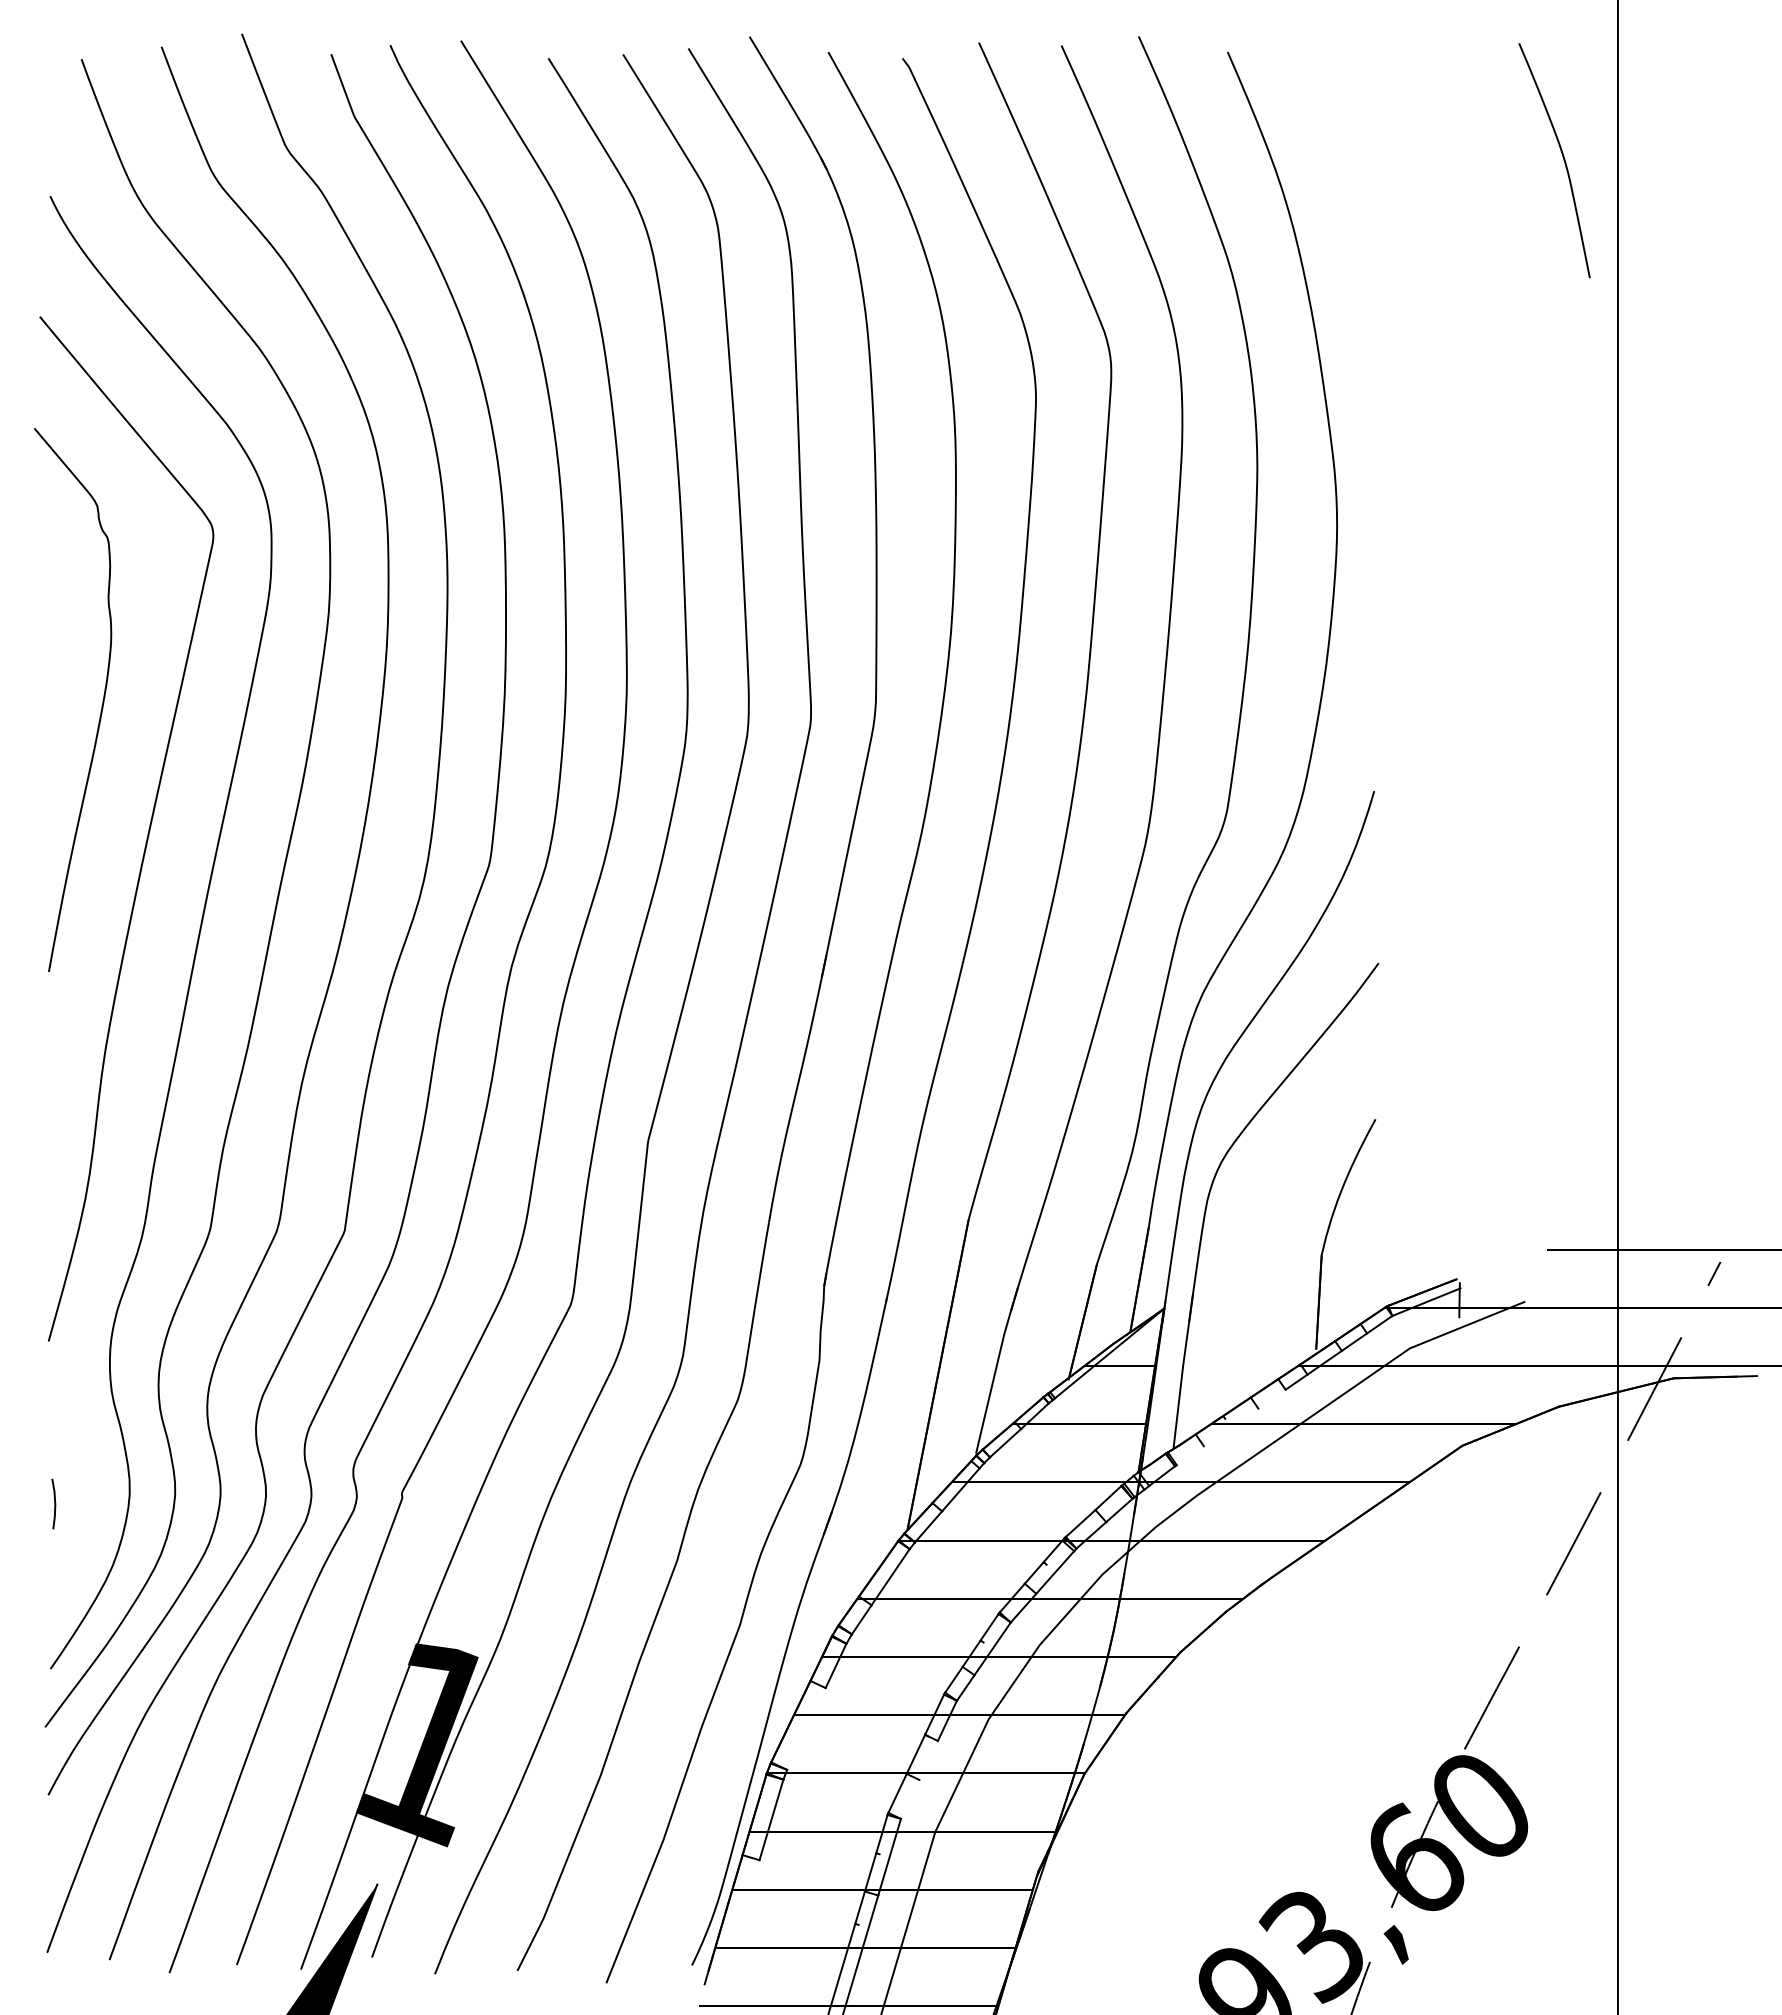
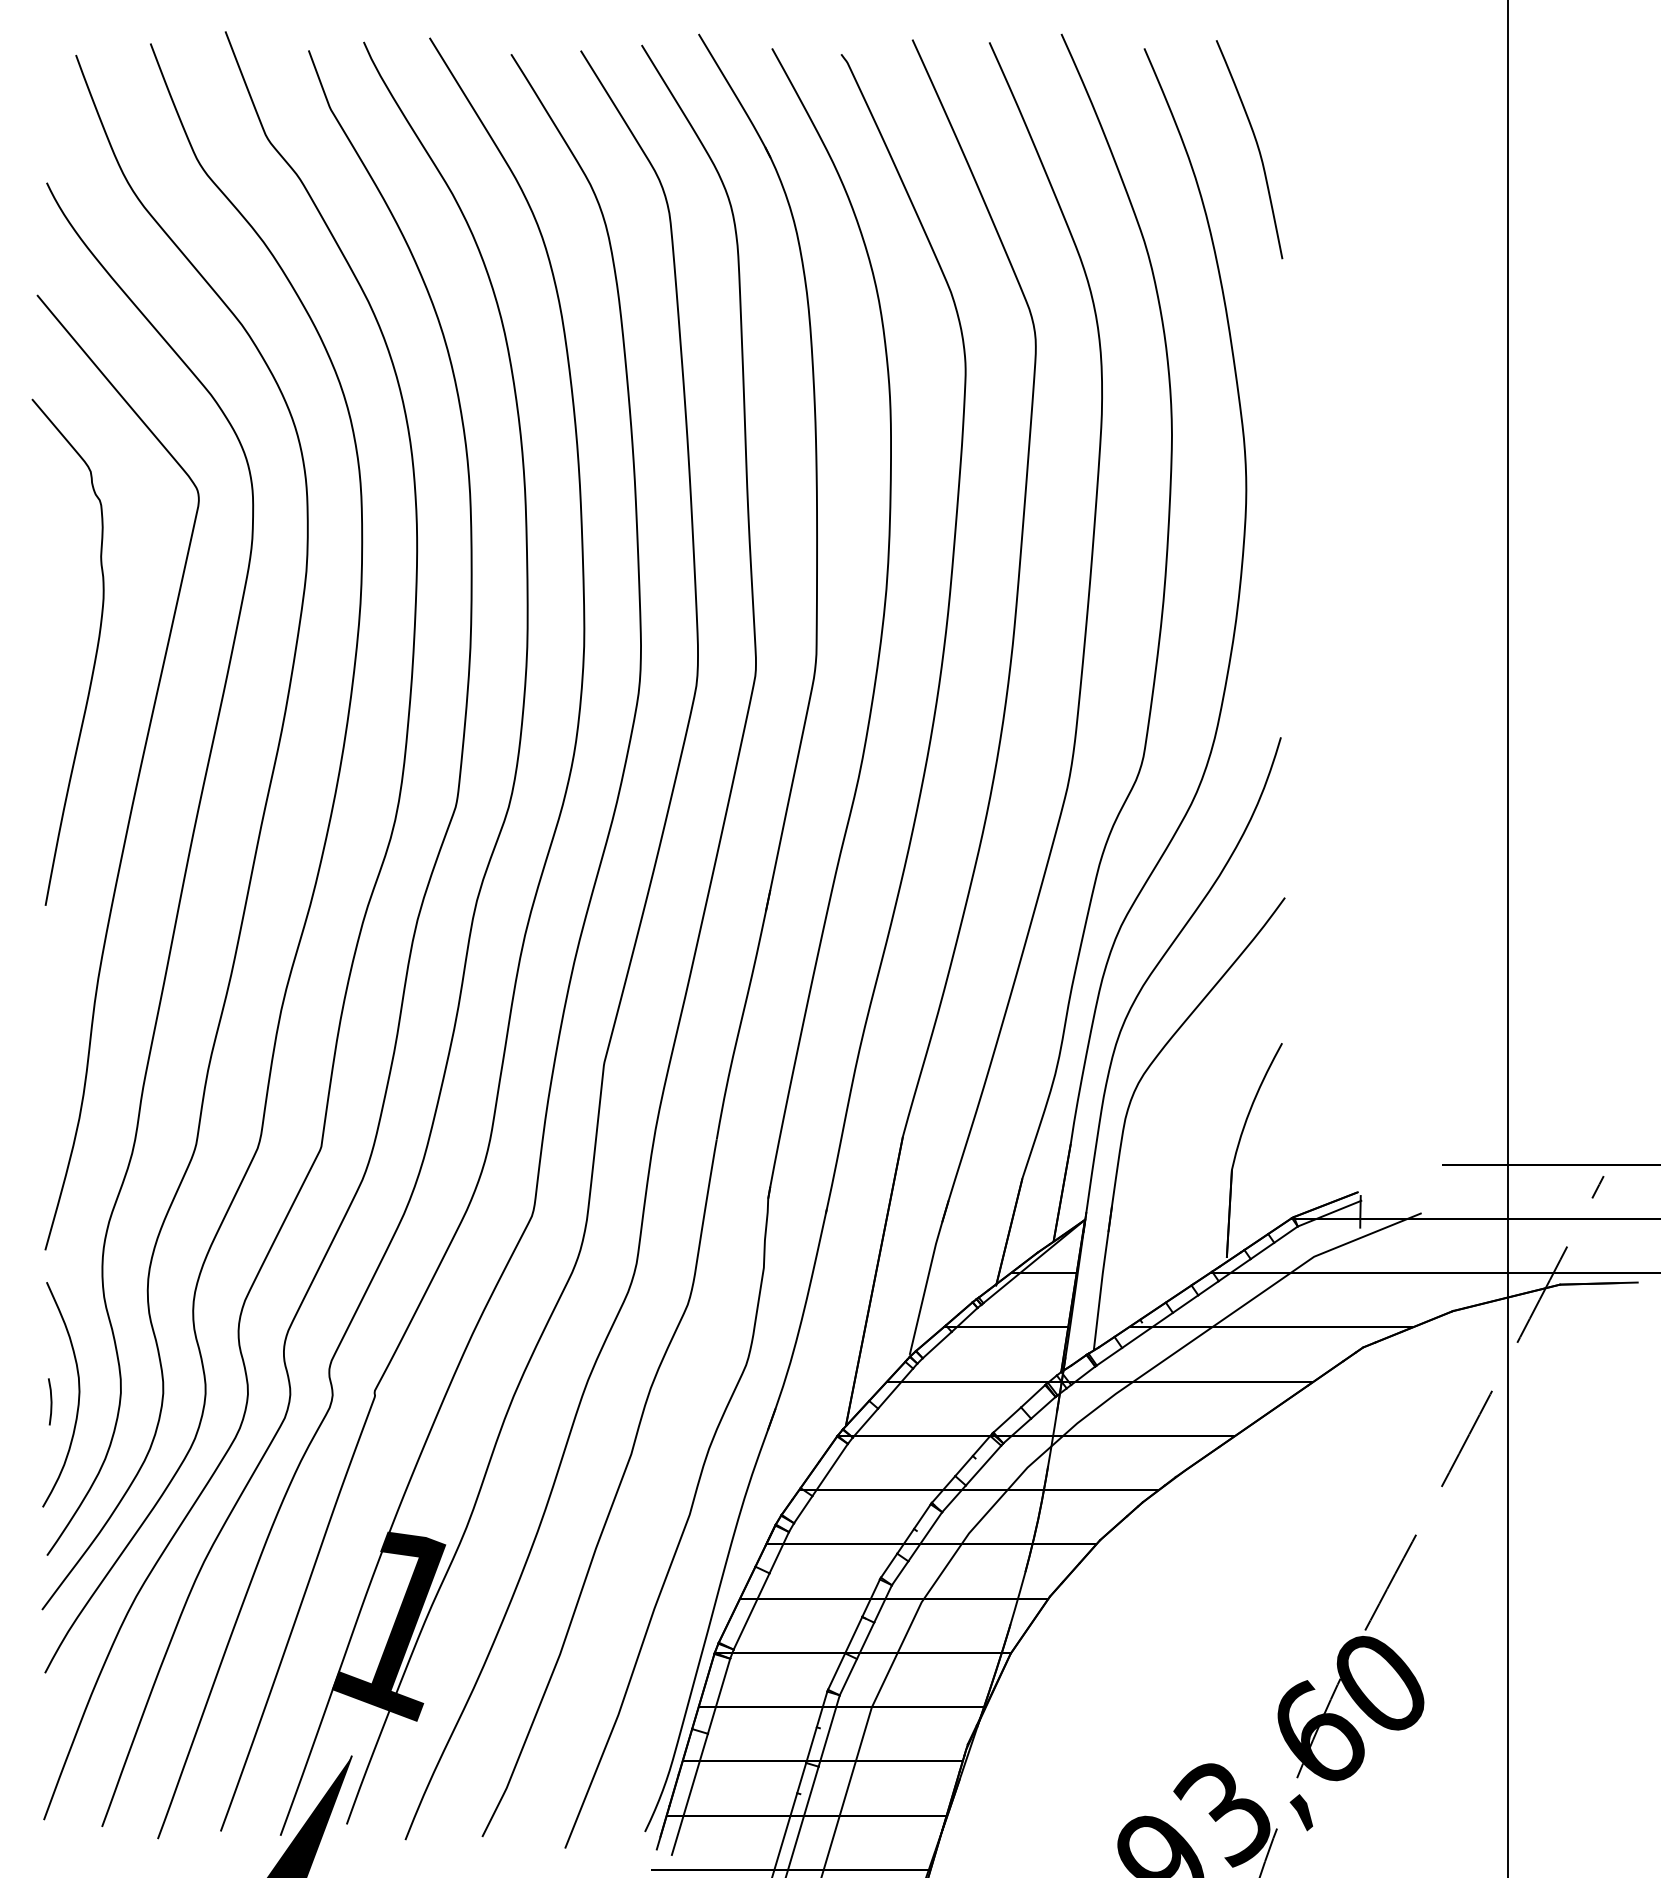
curve: (1562, 157) -> (1256, 146), moved
line: (1230, 1427) -> (1146, 1330), added
curve: (83, 1501) -> (77, 1399), added
line: (806, 1728) -> (751, 1611), added
line: (918, 1779) -> (856, 1658), added
line: (739, 1925) -> (689, 1794), added

